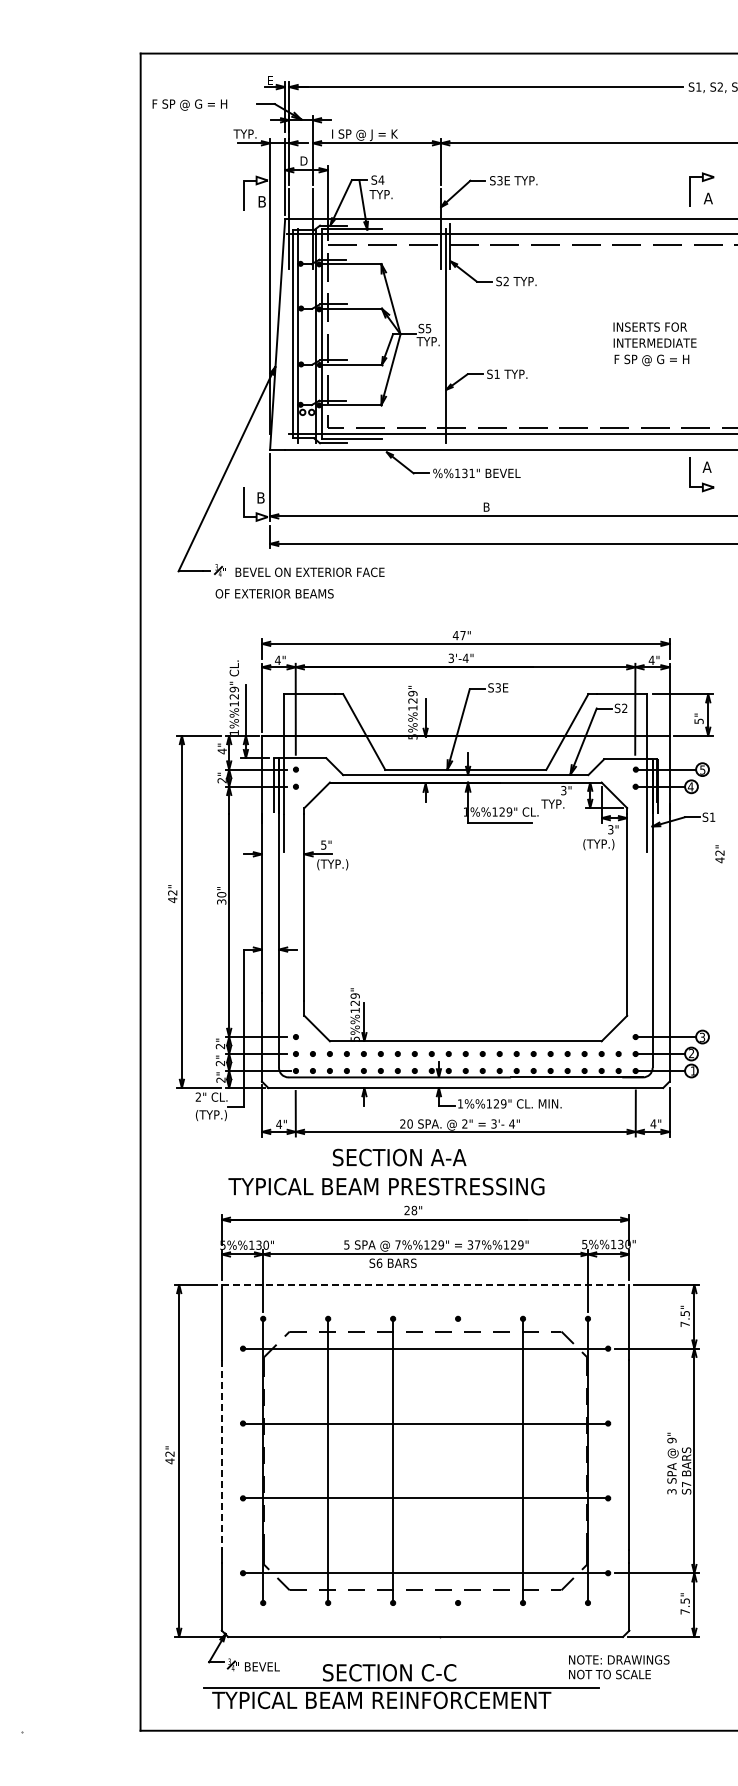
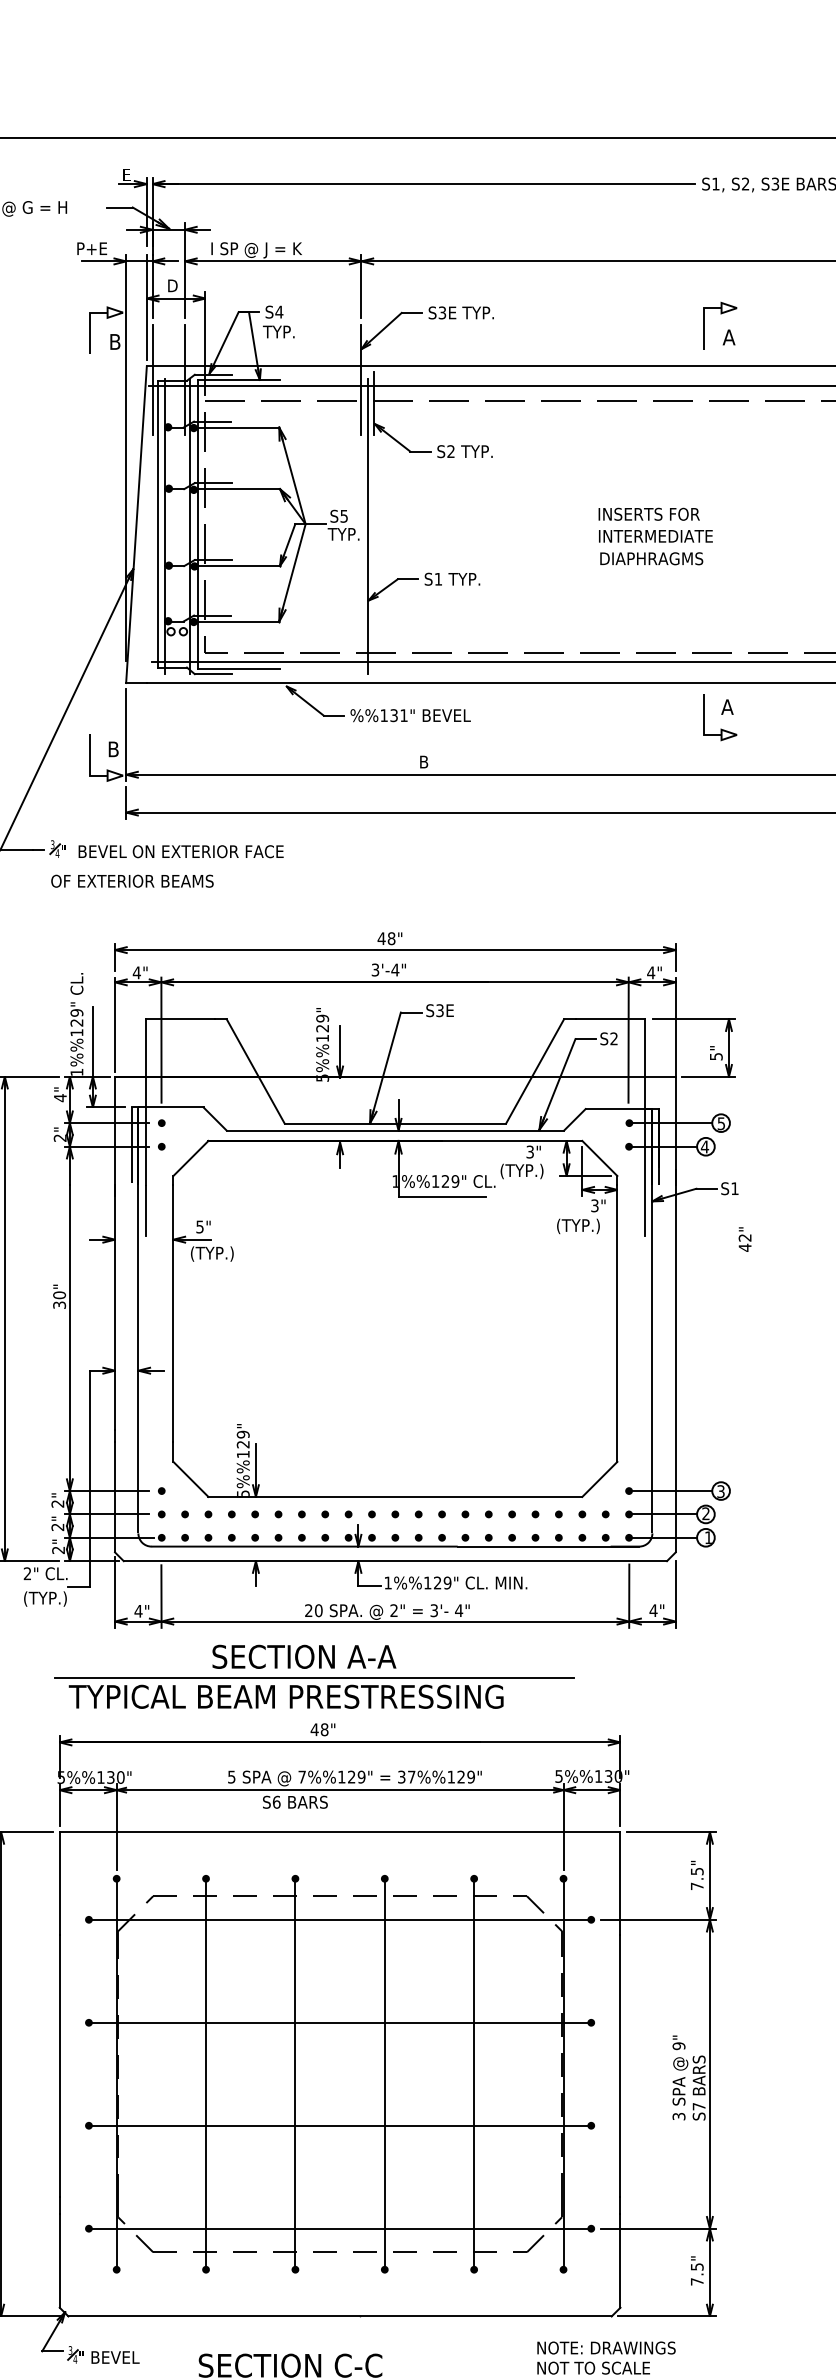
text: (244, 133) -> (90, 247), TYP. -> P+E
text: (652, 360) -> (652, 560), F SP @ G = H -> DIAPHRAGMS
text: (462, 635) -> (390, 938), 47" -> 48"
text: (557, 804) -> (521, 1171), TYP. -> (TYP.)
line: (406, 1172) -> (313, 1677), added
text: (407, 1210) -> (315, 1729), 28" -> 48"
line: (425, 1284) -> (339, 1831), dashed -> solid
line: (221, 1455) -> (59, 2066), dashed -> solid
line: (458, 1460) -> (385, 2073), added

